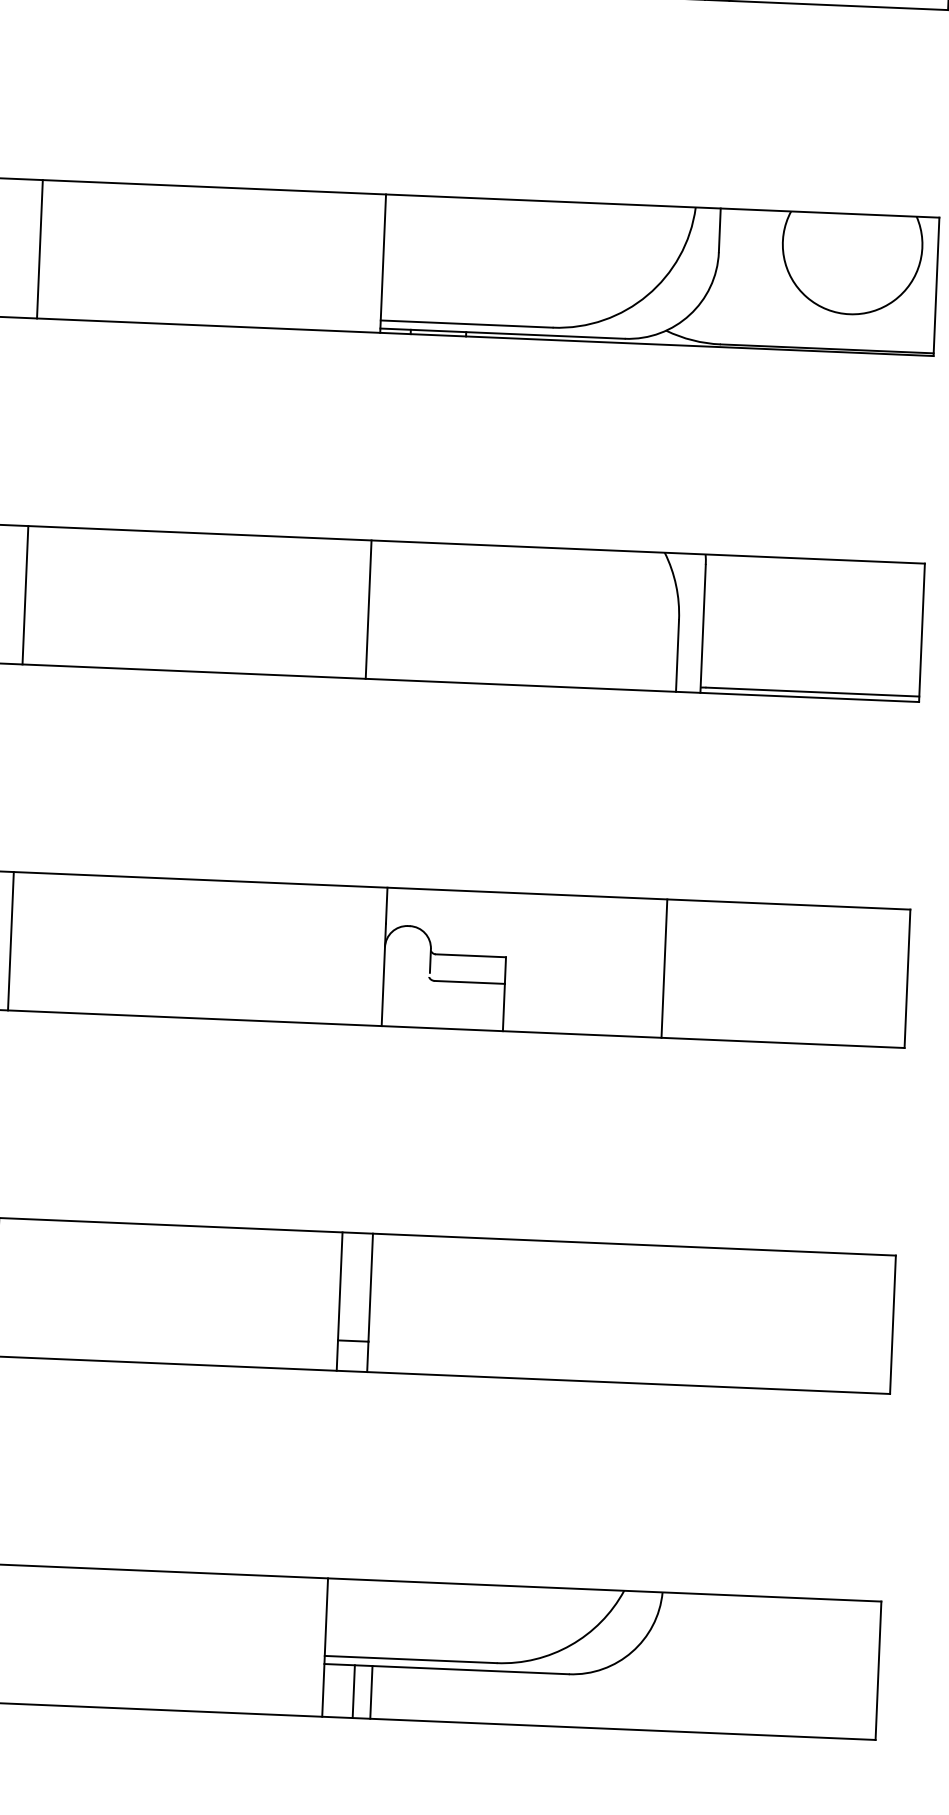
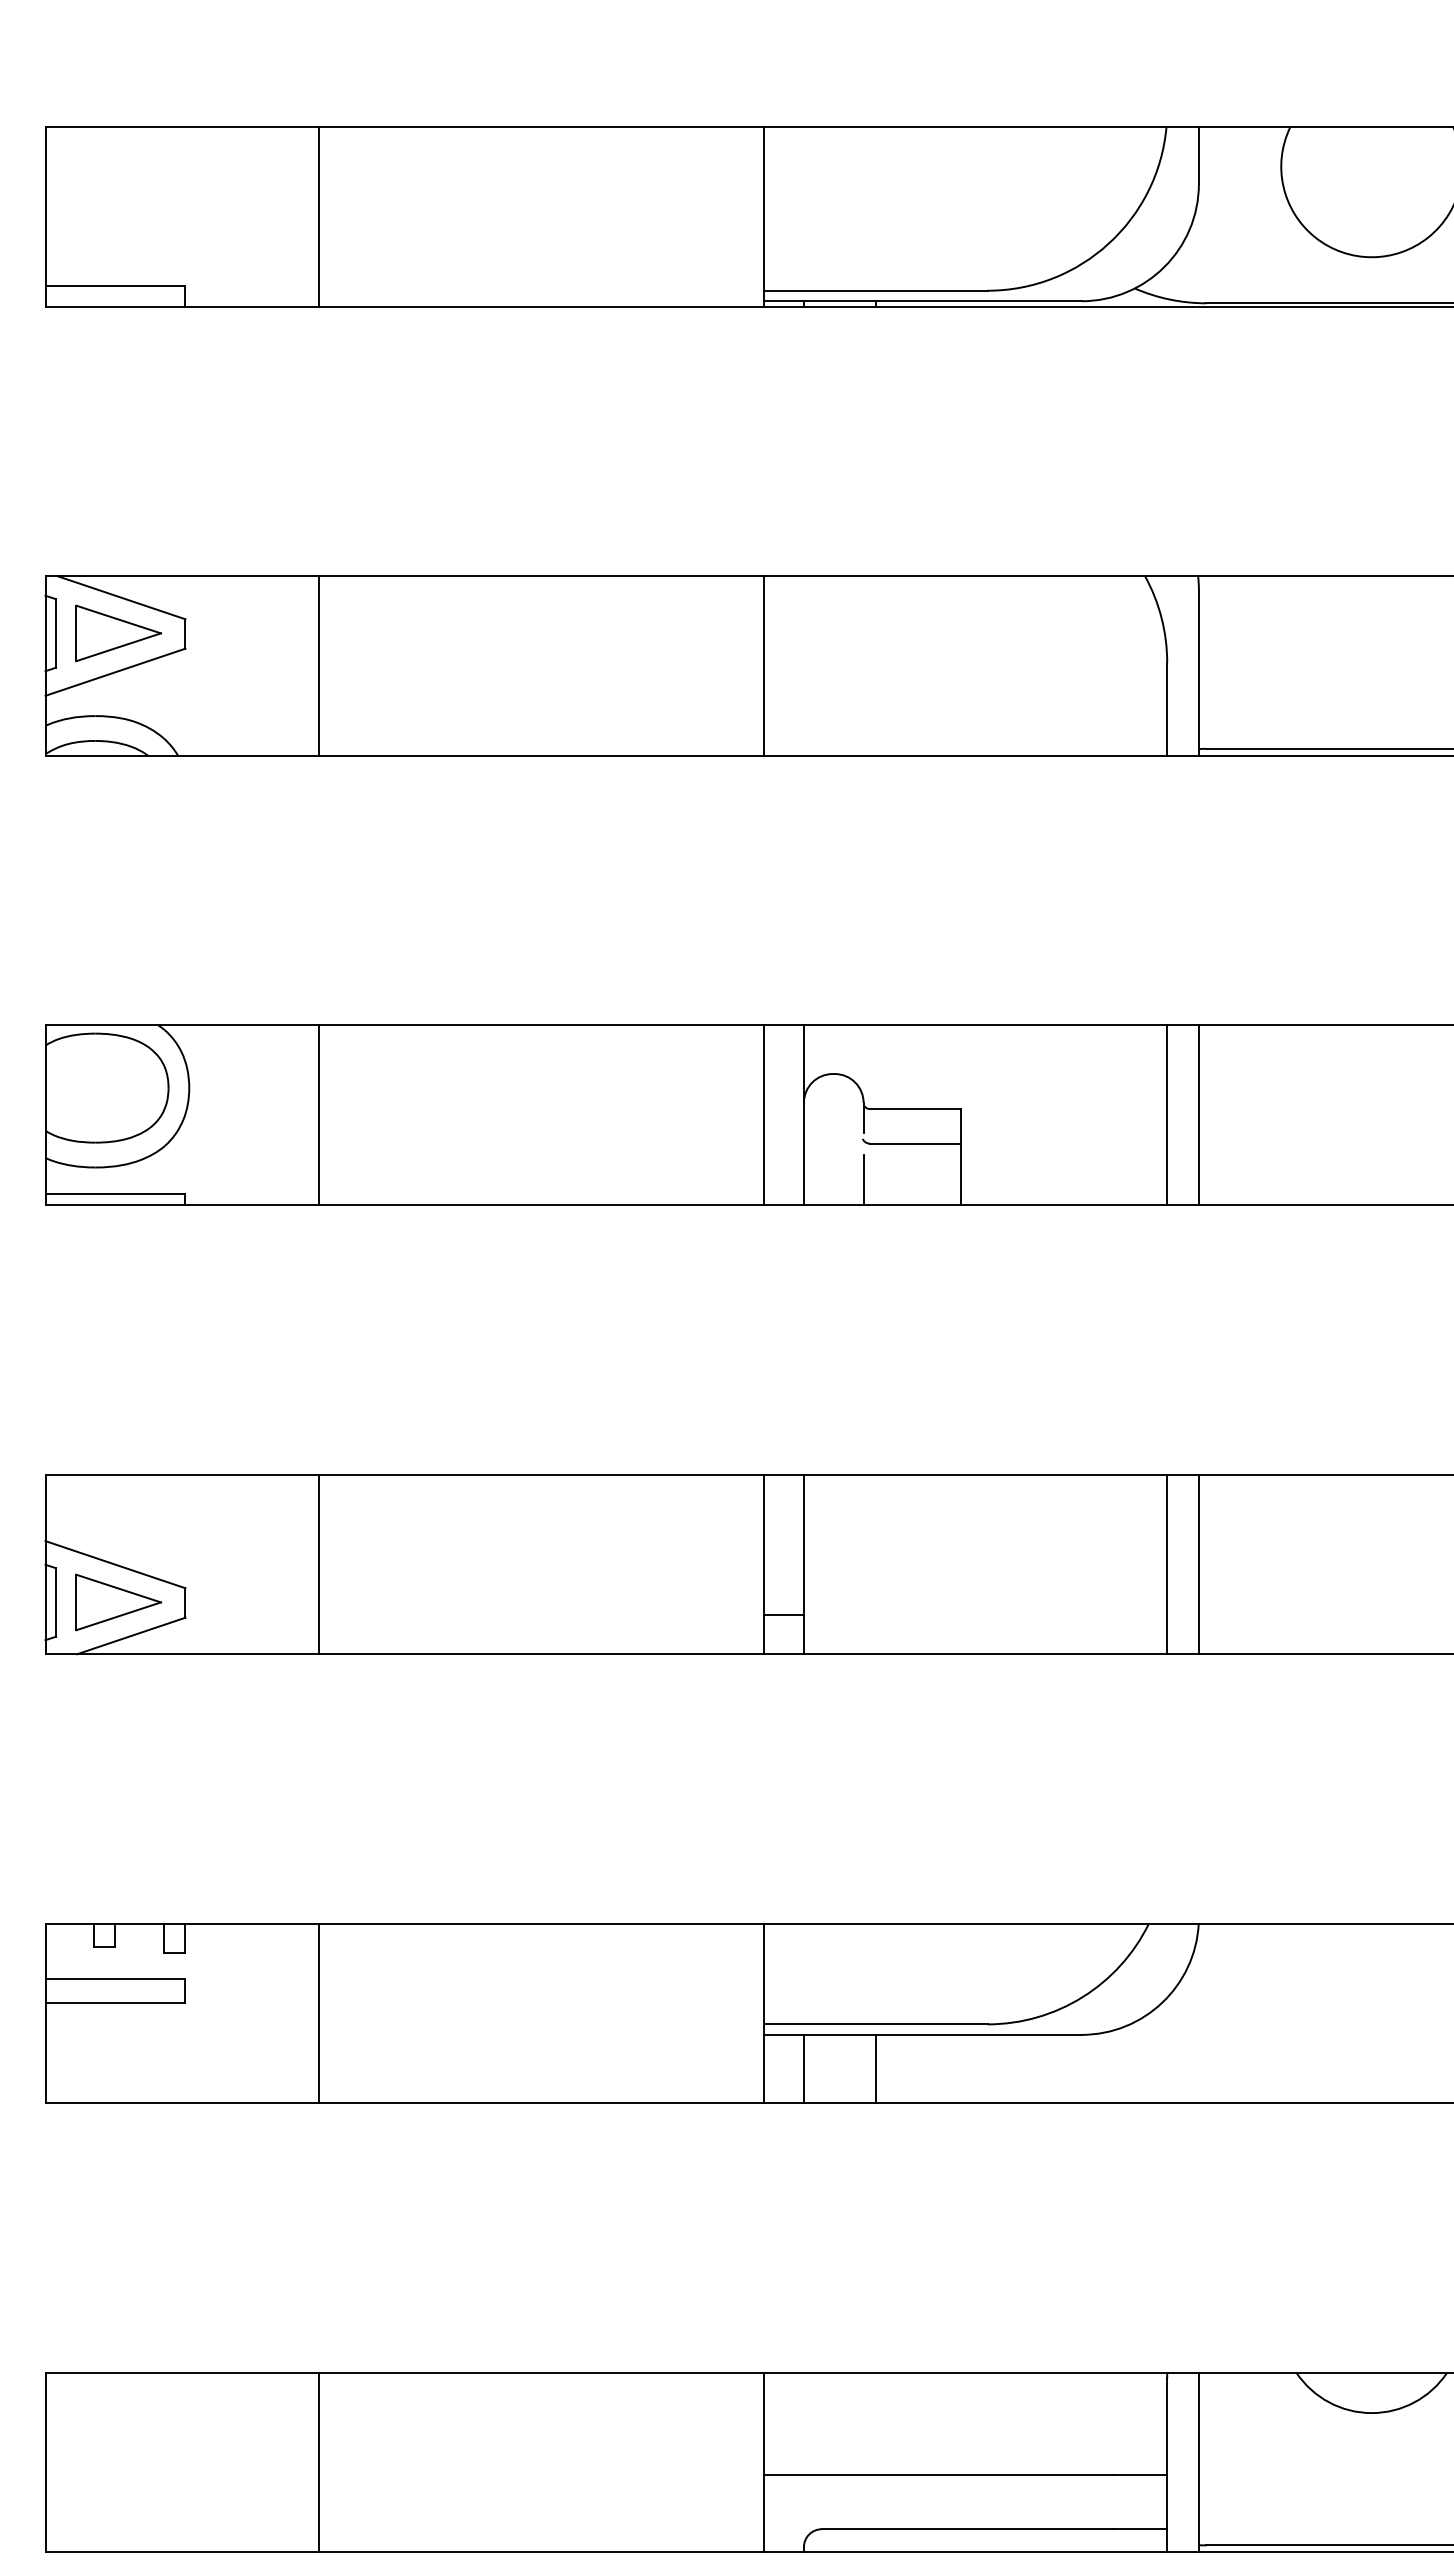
line: (354, 955) -> (764, 1115), added
line: (688, 969) -> (1198, 1115), added
line: (428, 1009) -> (863, 1180), added
line: (650, 1314) -> (1167, 1564), added
line: (674, 1315) -> (1198, 1564), added
line: (371, 1691) -> (875, 2068), moved

